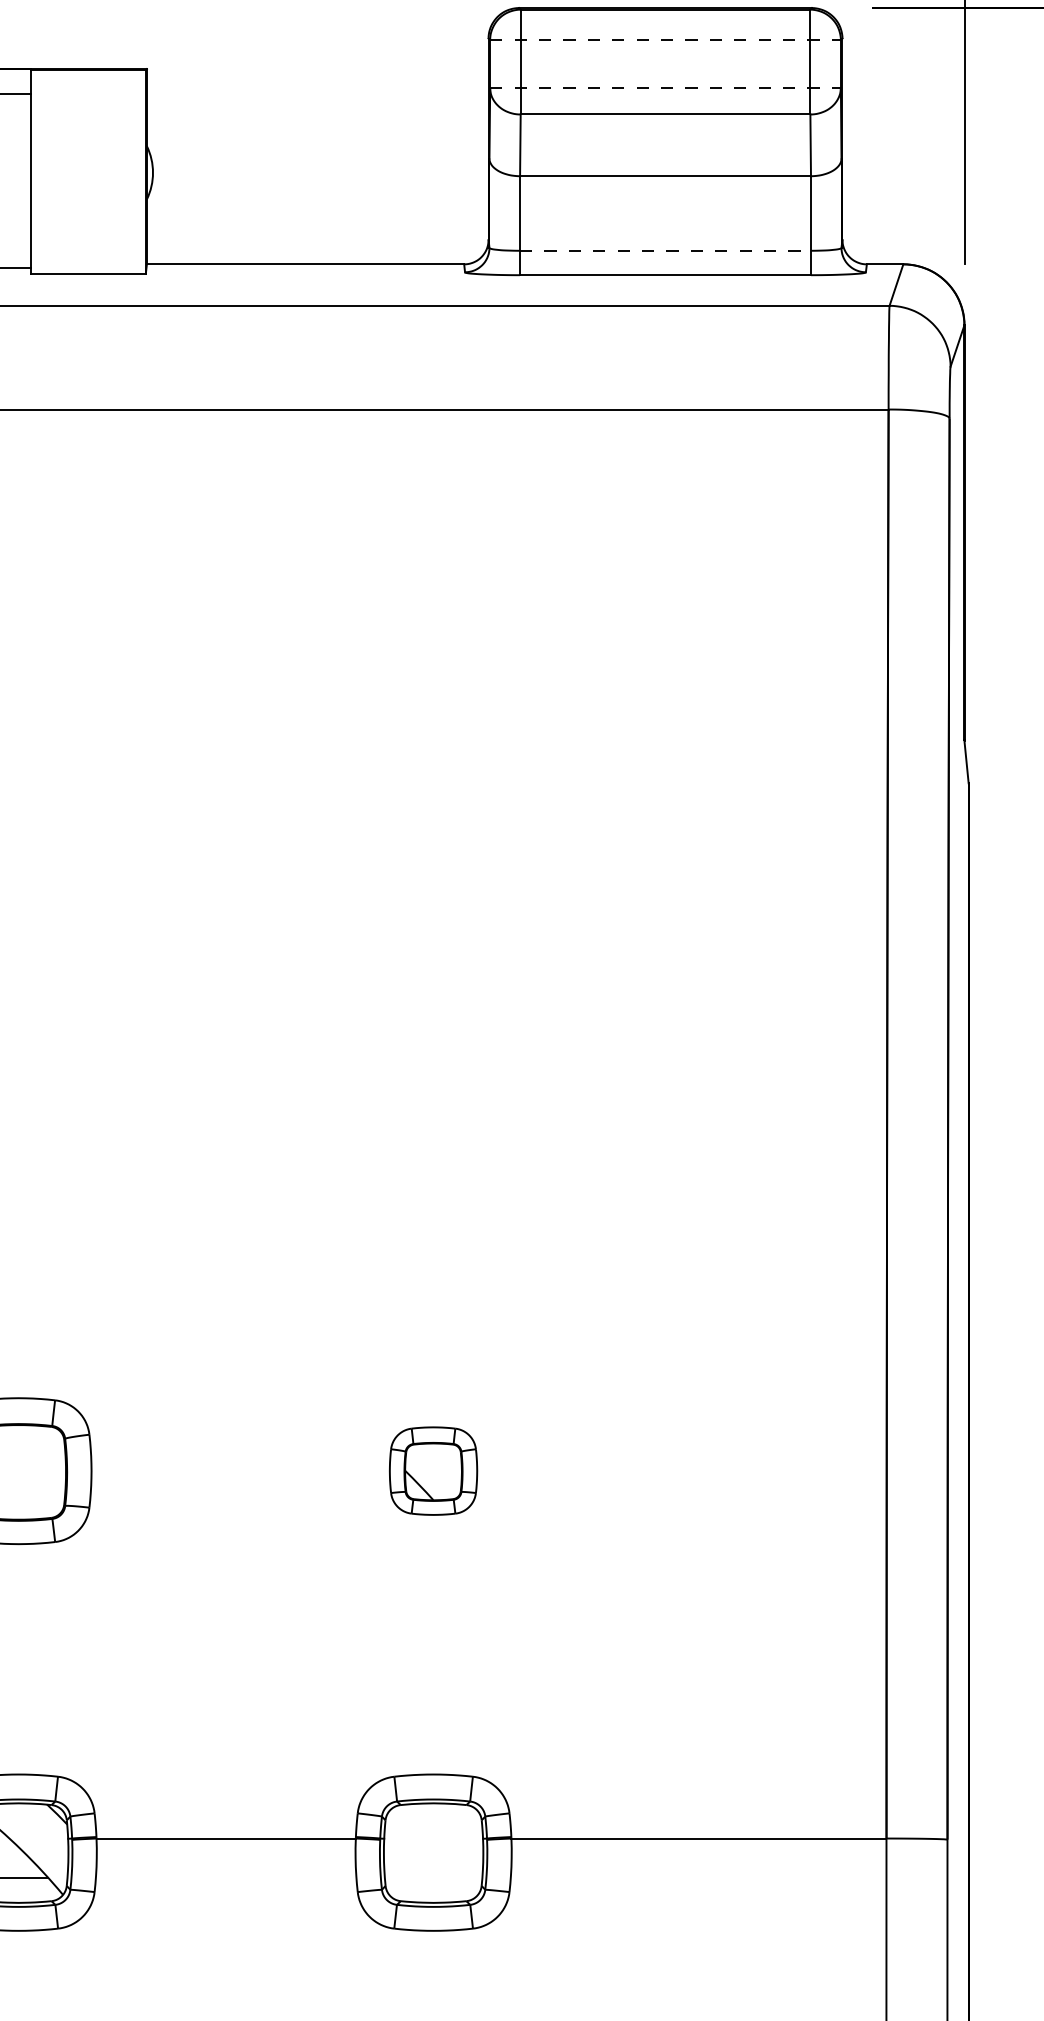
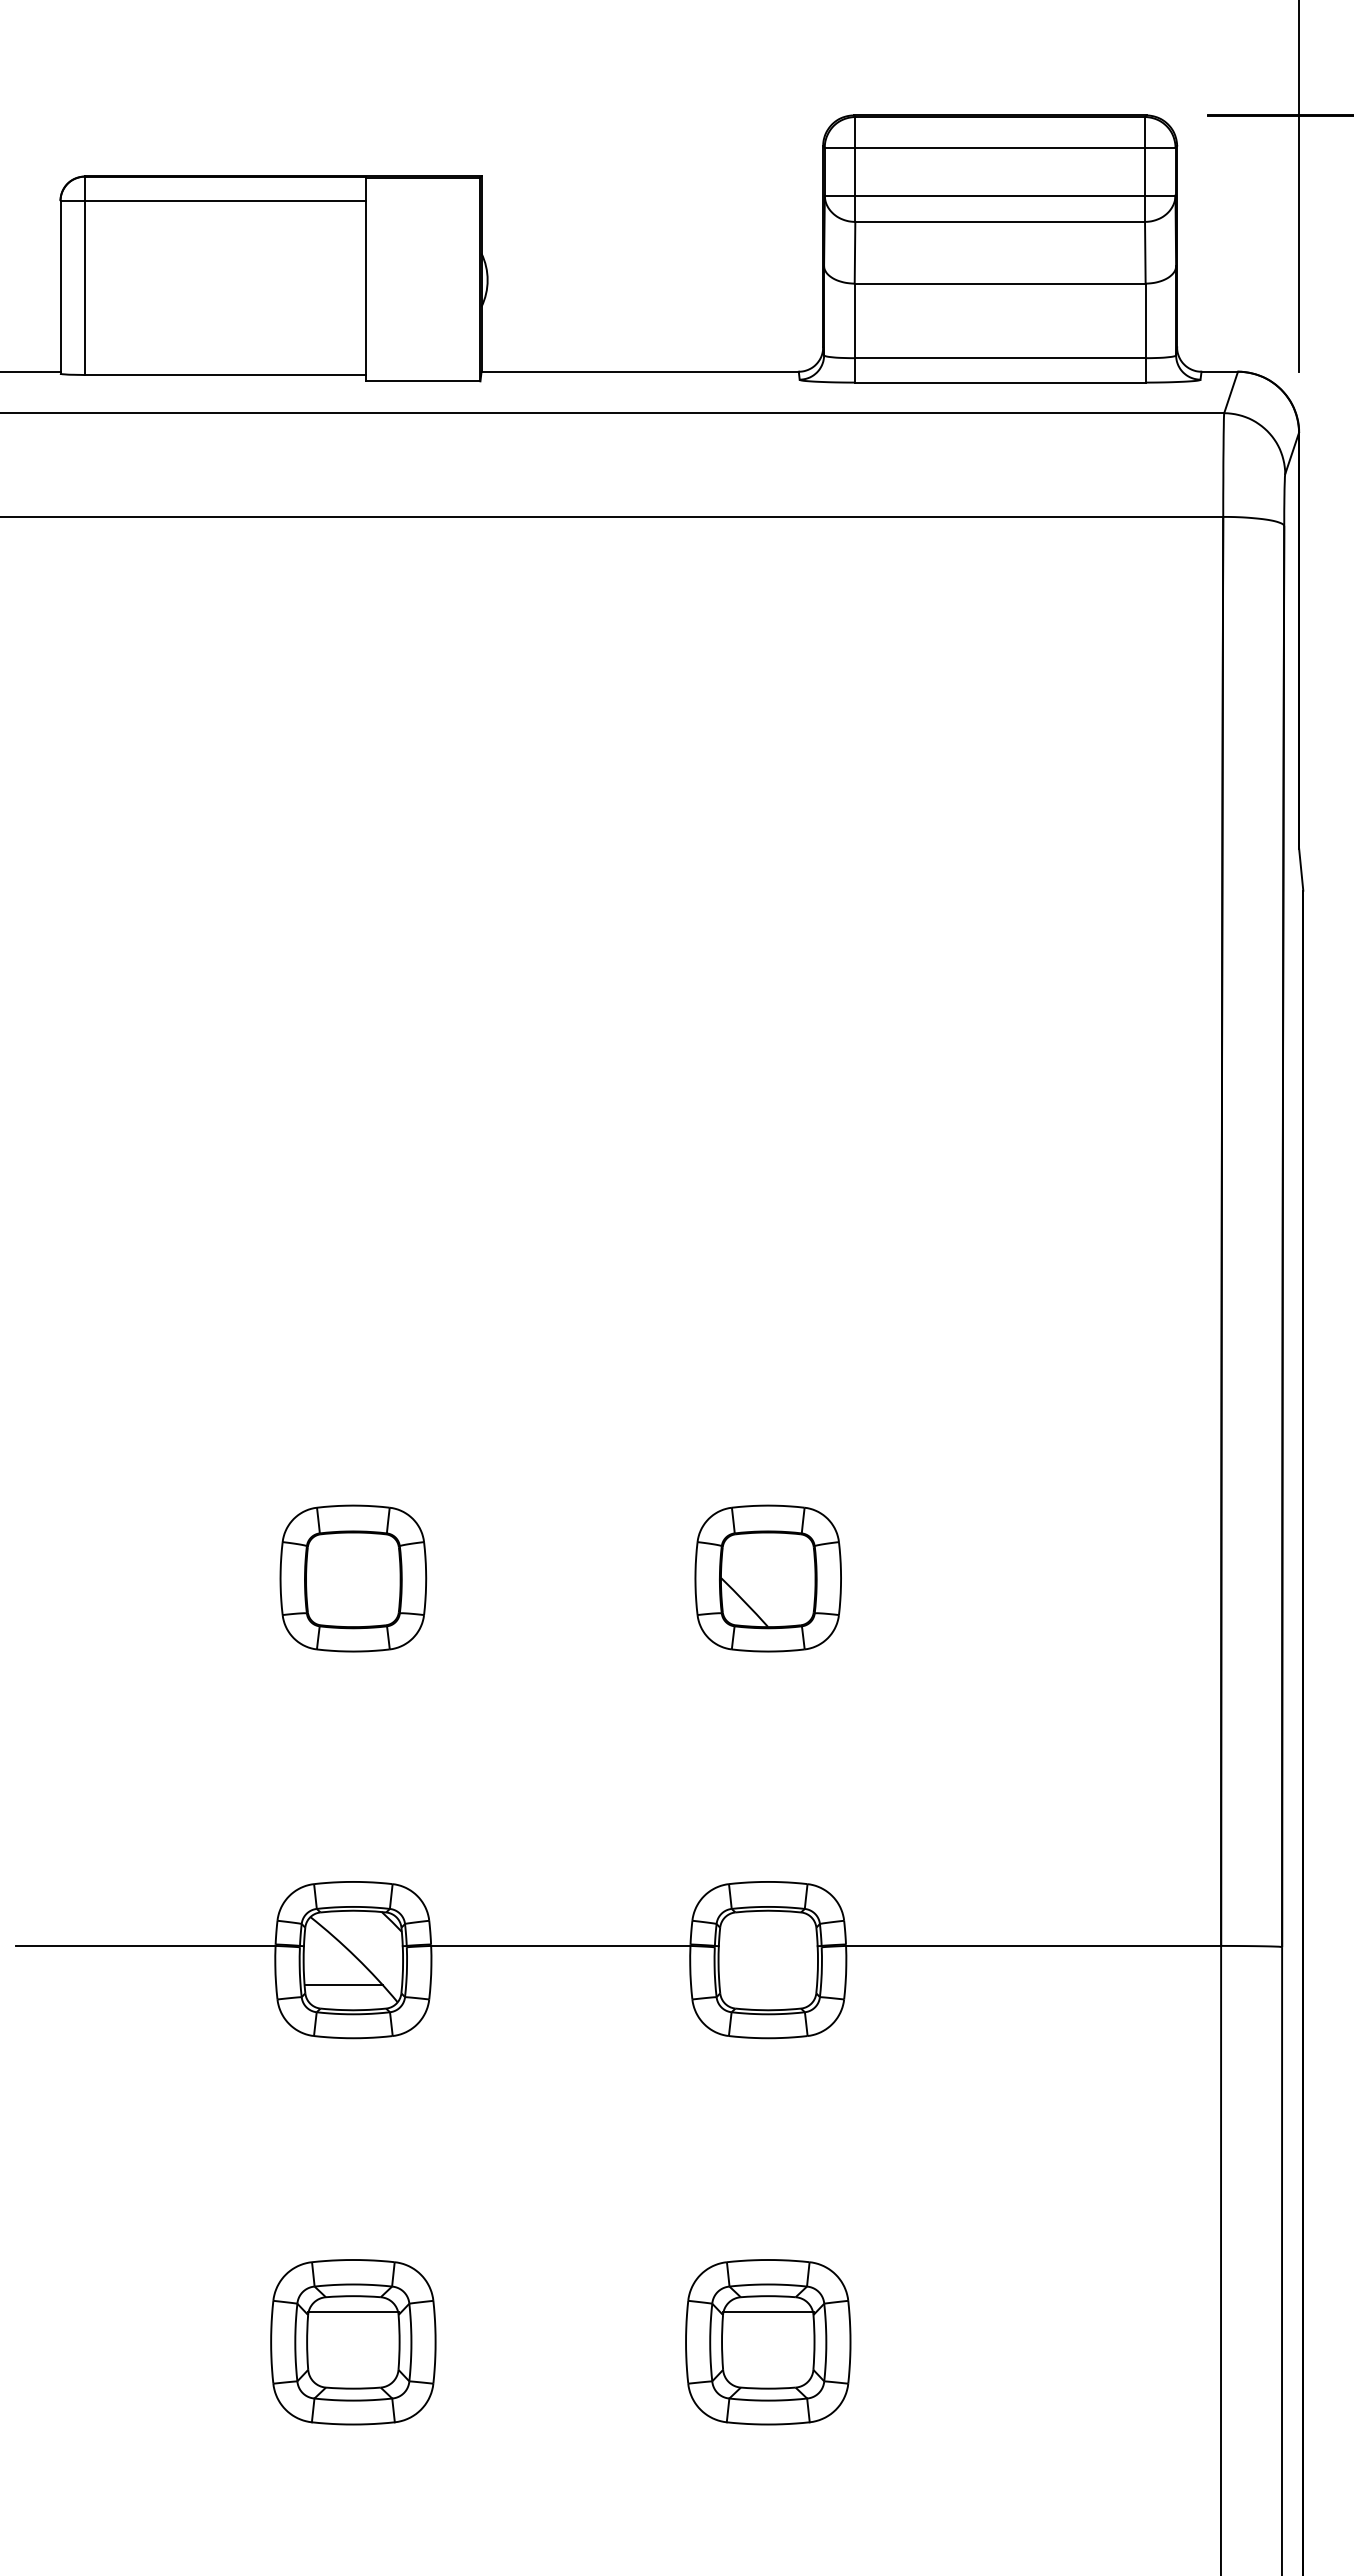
line: (665, 40) -> (1000, 147), dashed -> solid
line: (665, 88) -> (1000, 195), dashed -> solid
line: (665, 251) -> (1000, 358), dashed -> solid
part: (432, 1471) -> (767, 1578), size x1.67

